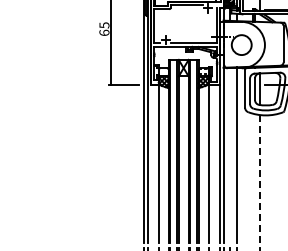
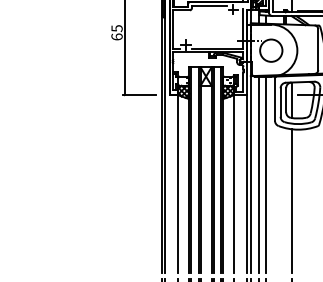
line: (230, 155) -> (258, 174), added
line: (260, 179) -> (292, 201), dashed -> solid

